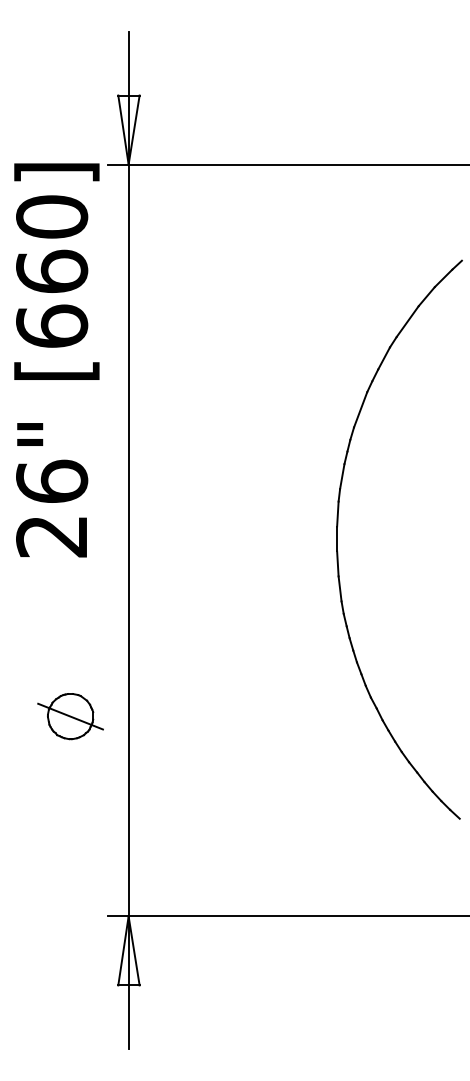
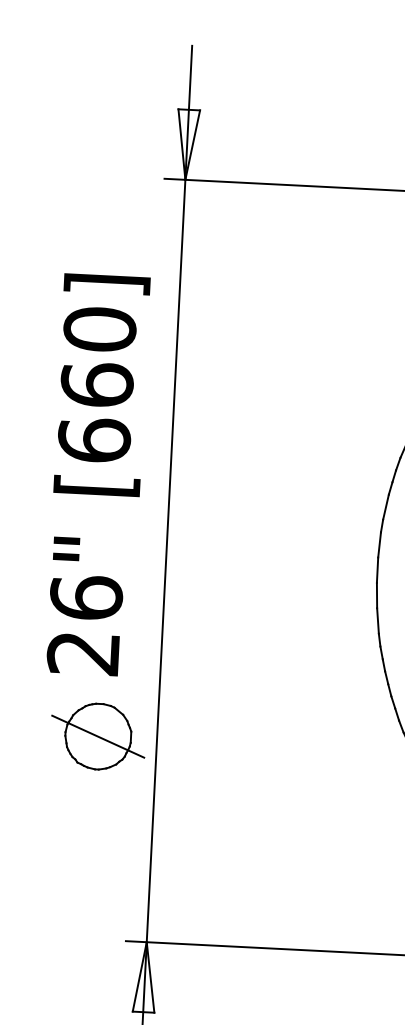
text: (56, 360) -> (97, 475), moved
part: (70, 716) -> (98, 736), size x1.43

